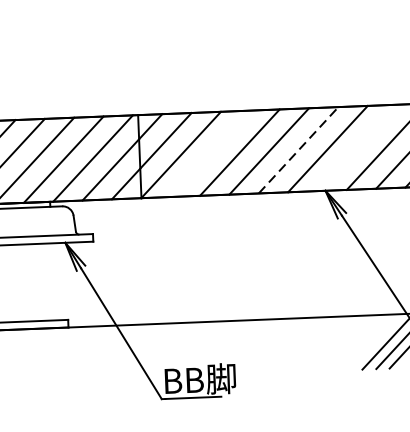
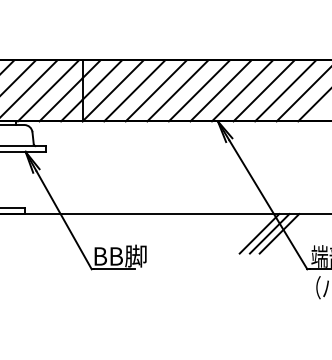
line: (355, 147) -> (241, 90), added
line: (298, 149) -> (199, 90), dashed -> solid
line: (210, 153) -> (134, 90), added

